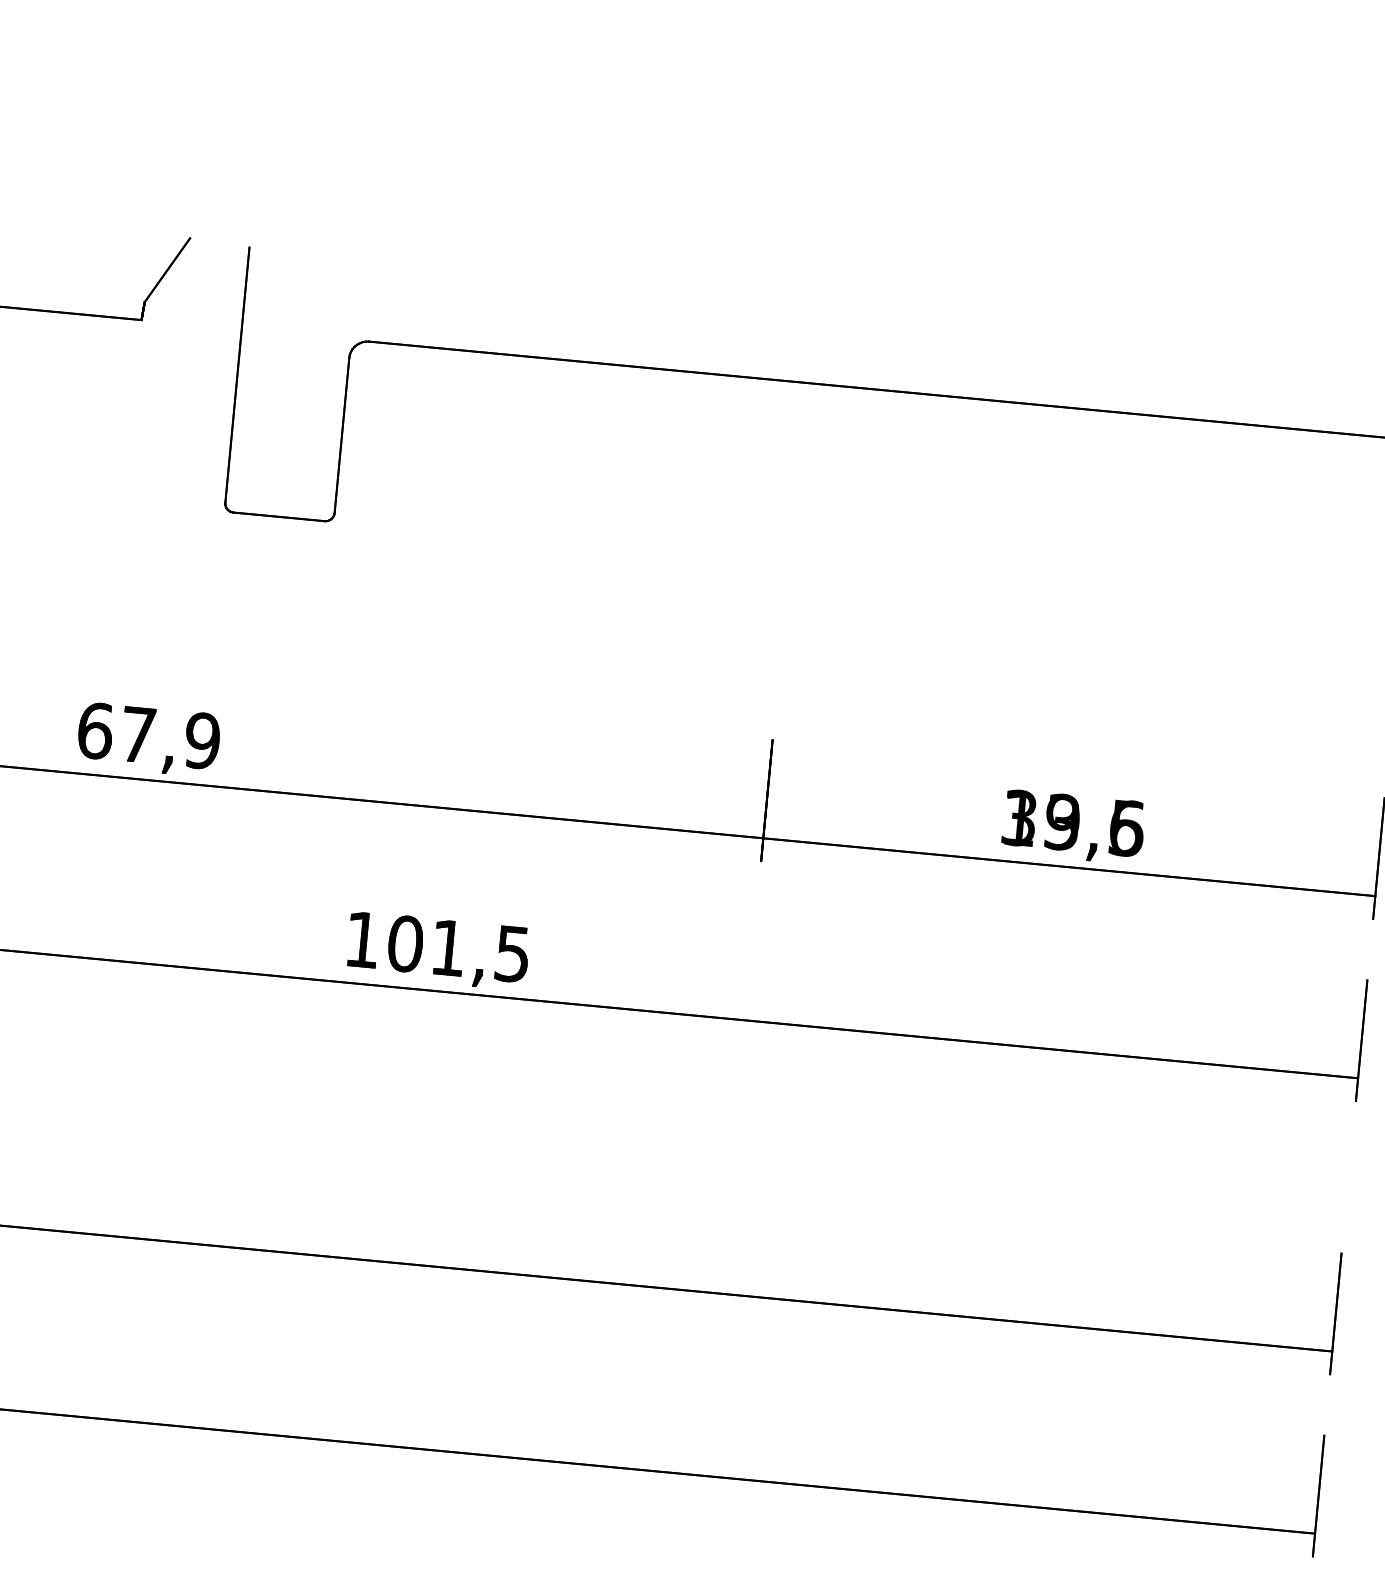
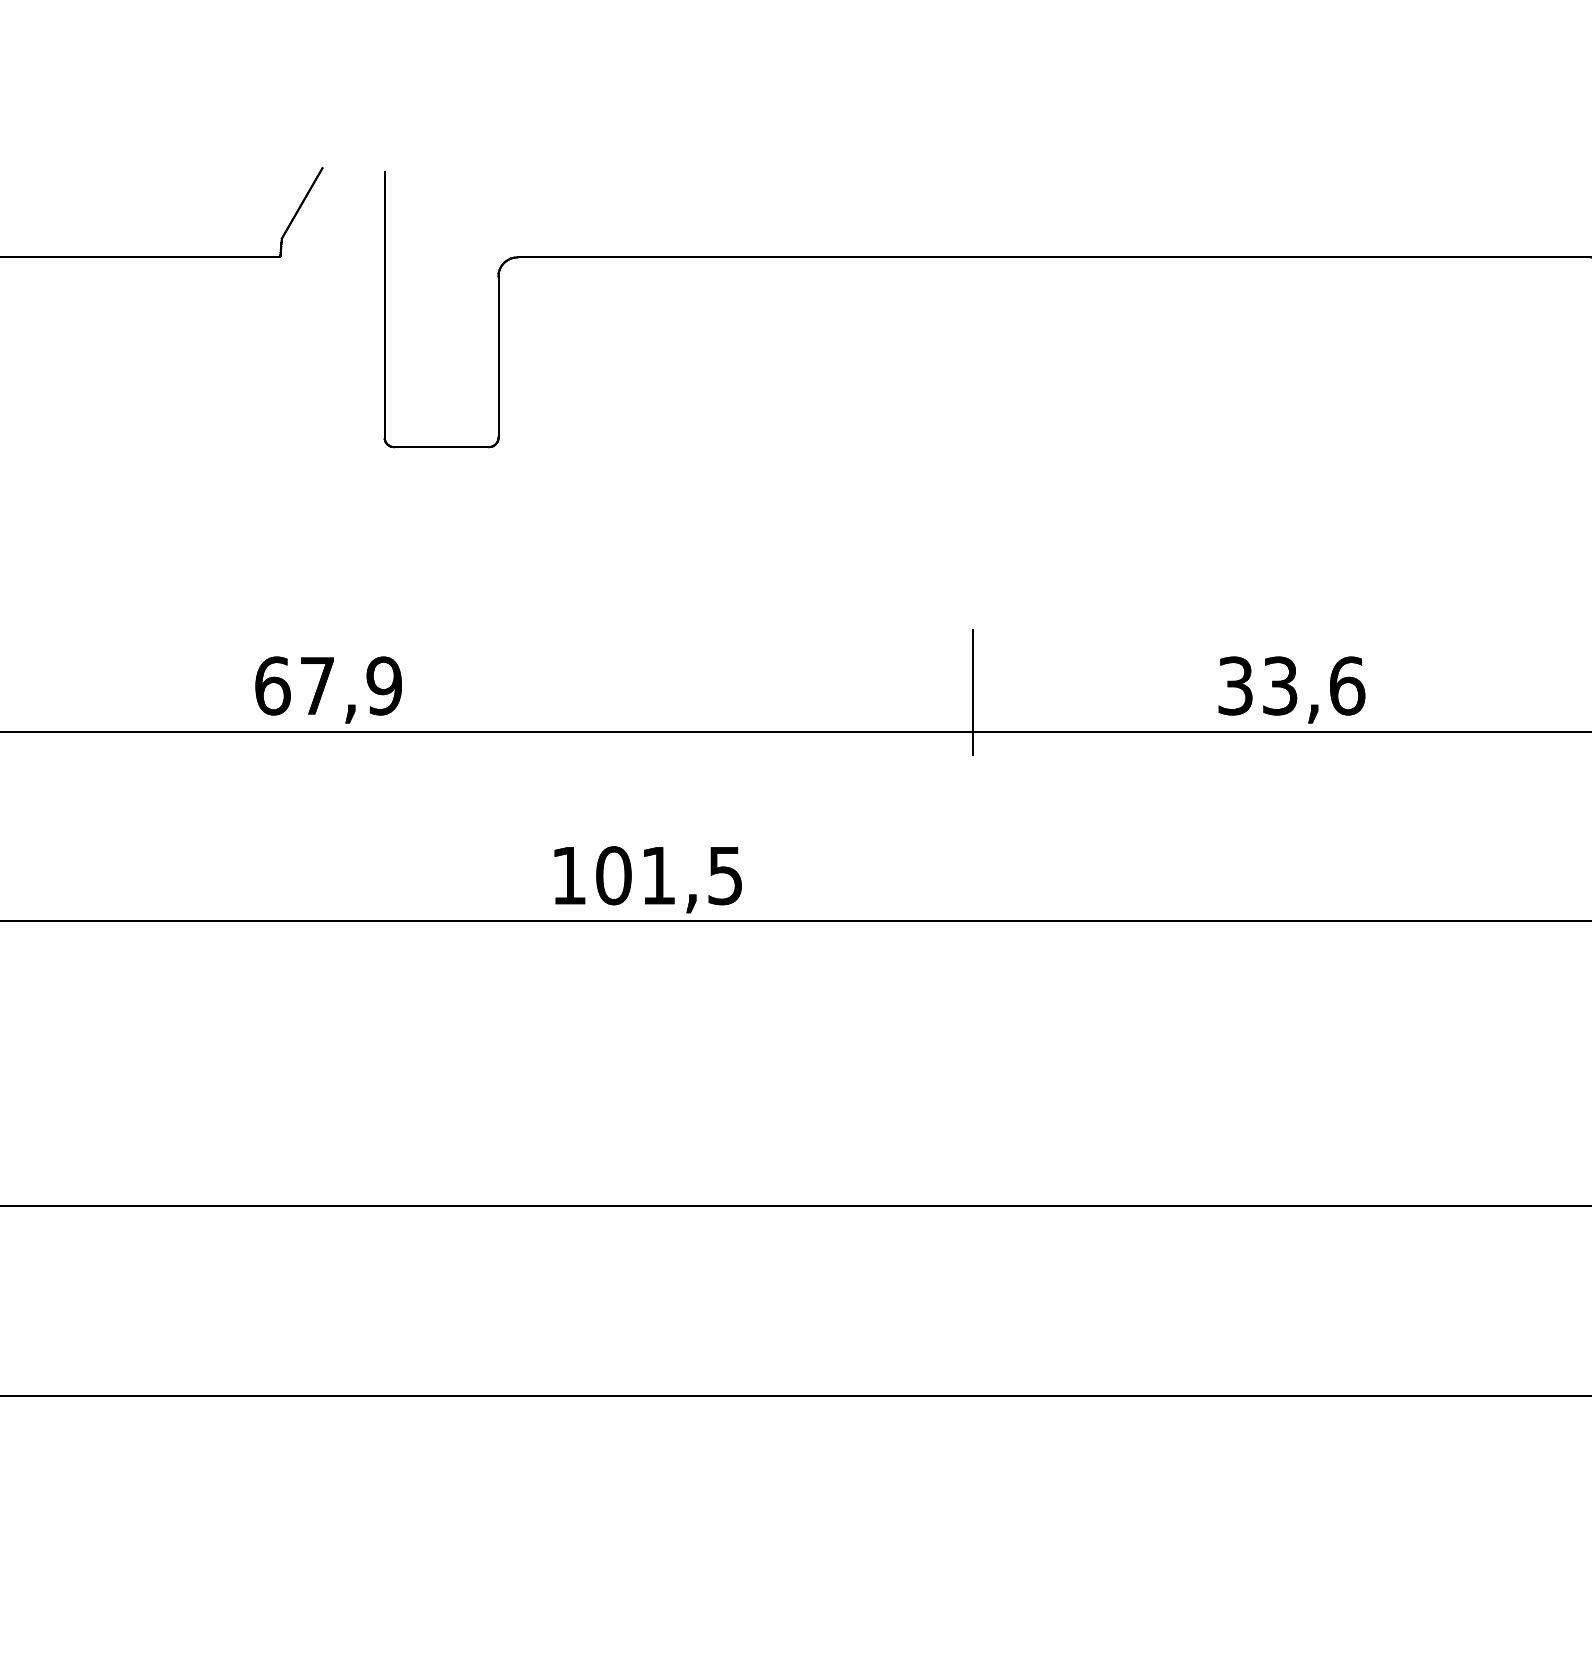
text: (1073, 822) -> (1291, 685), 19,5 -> 33,6

